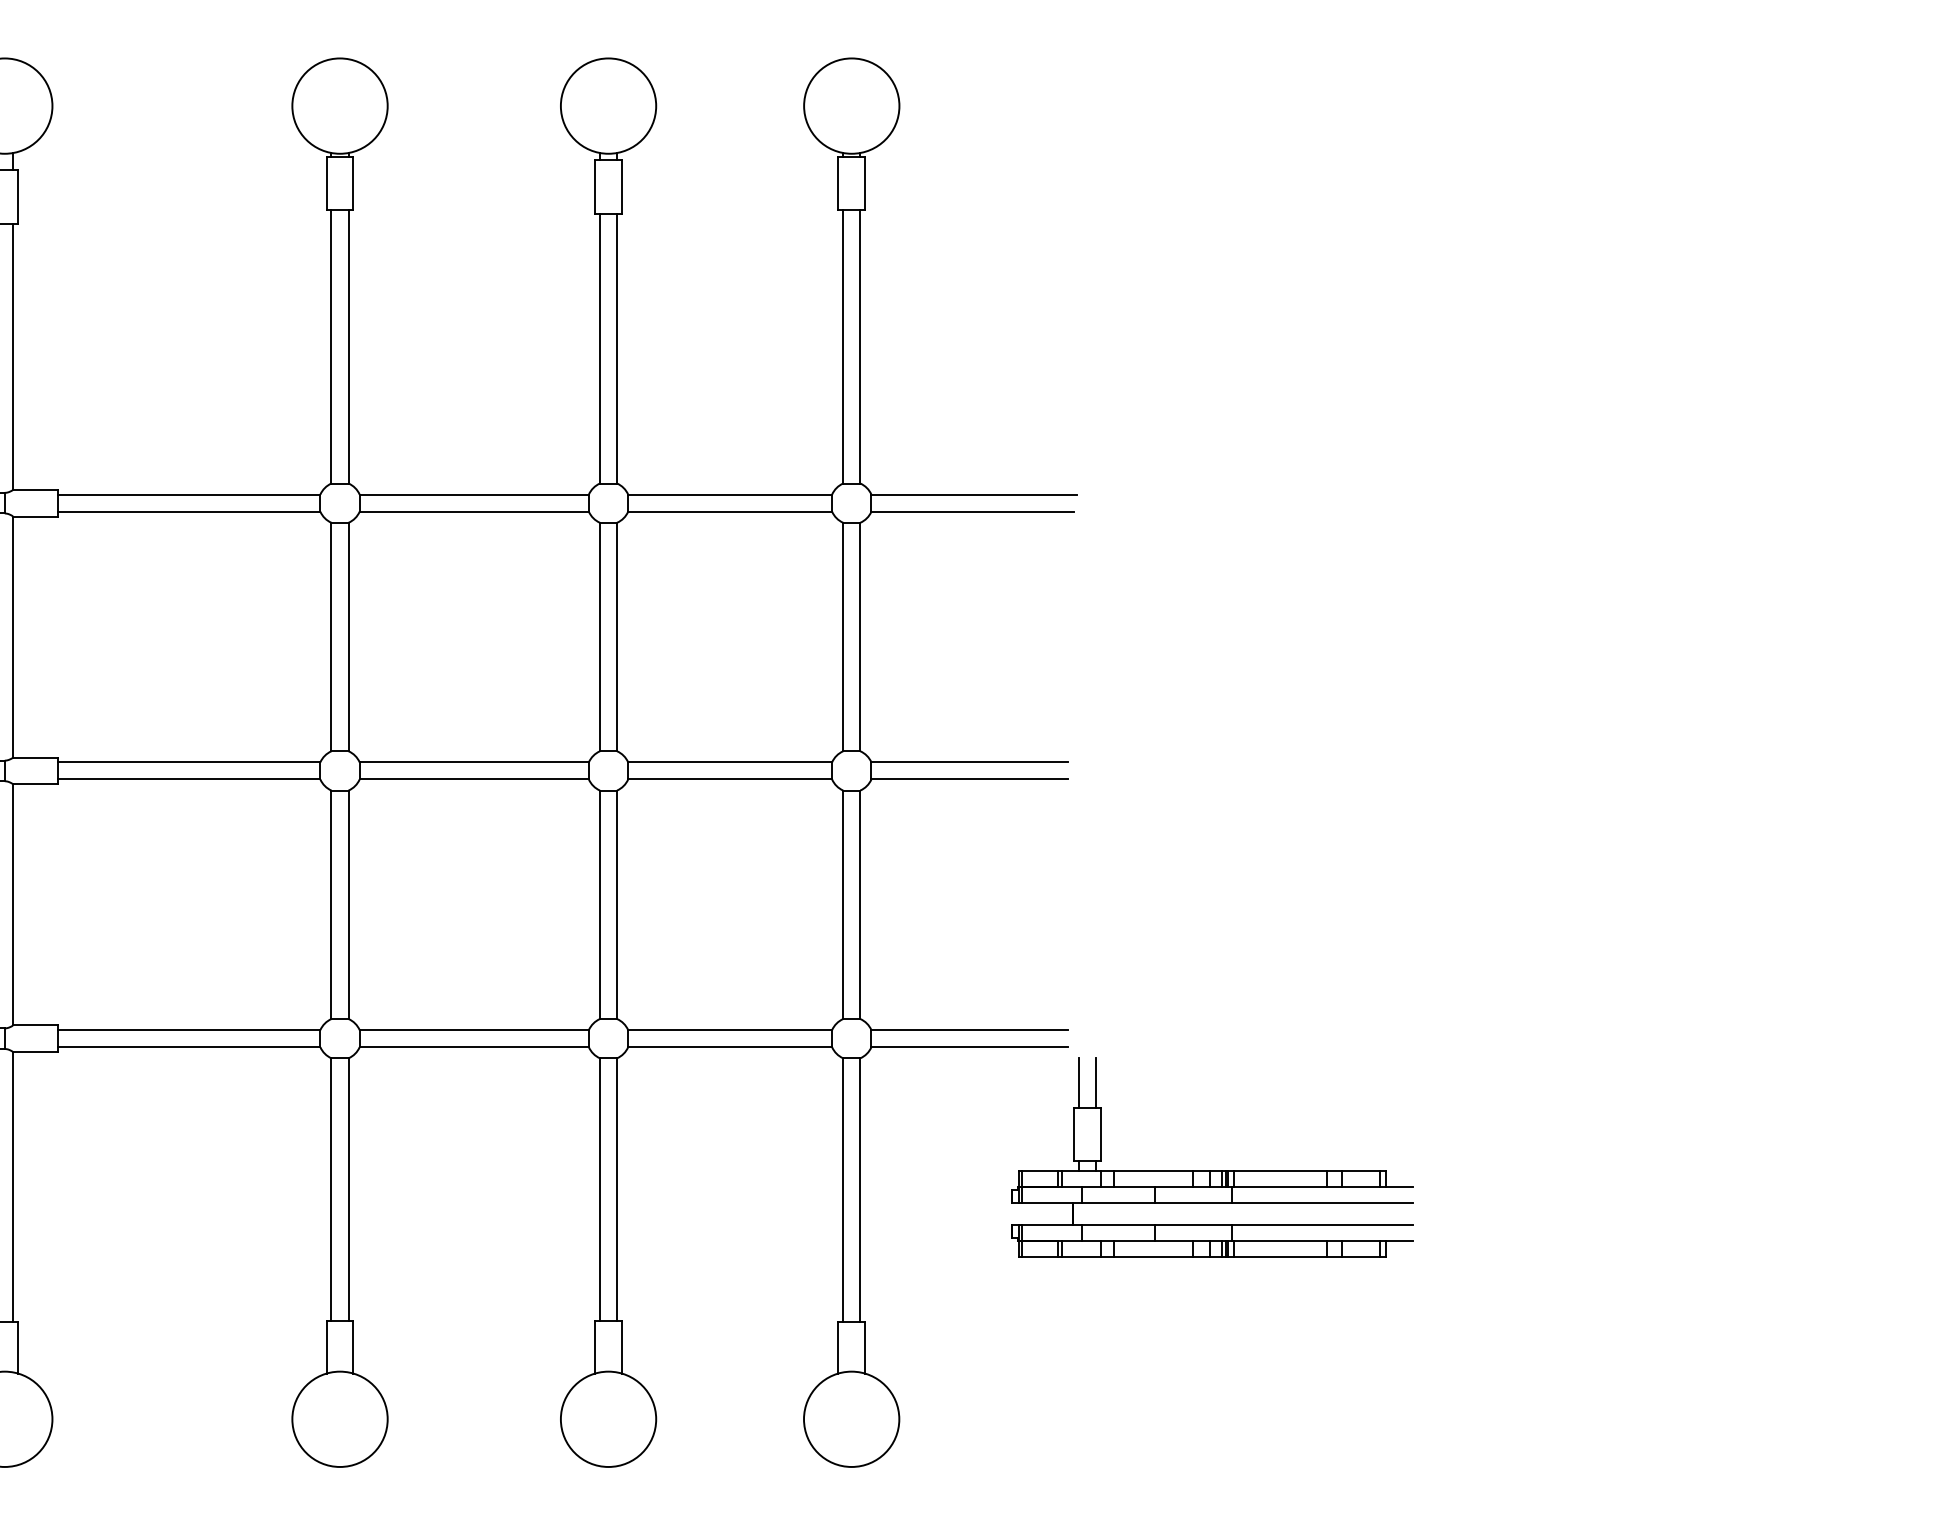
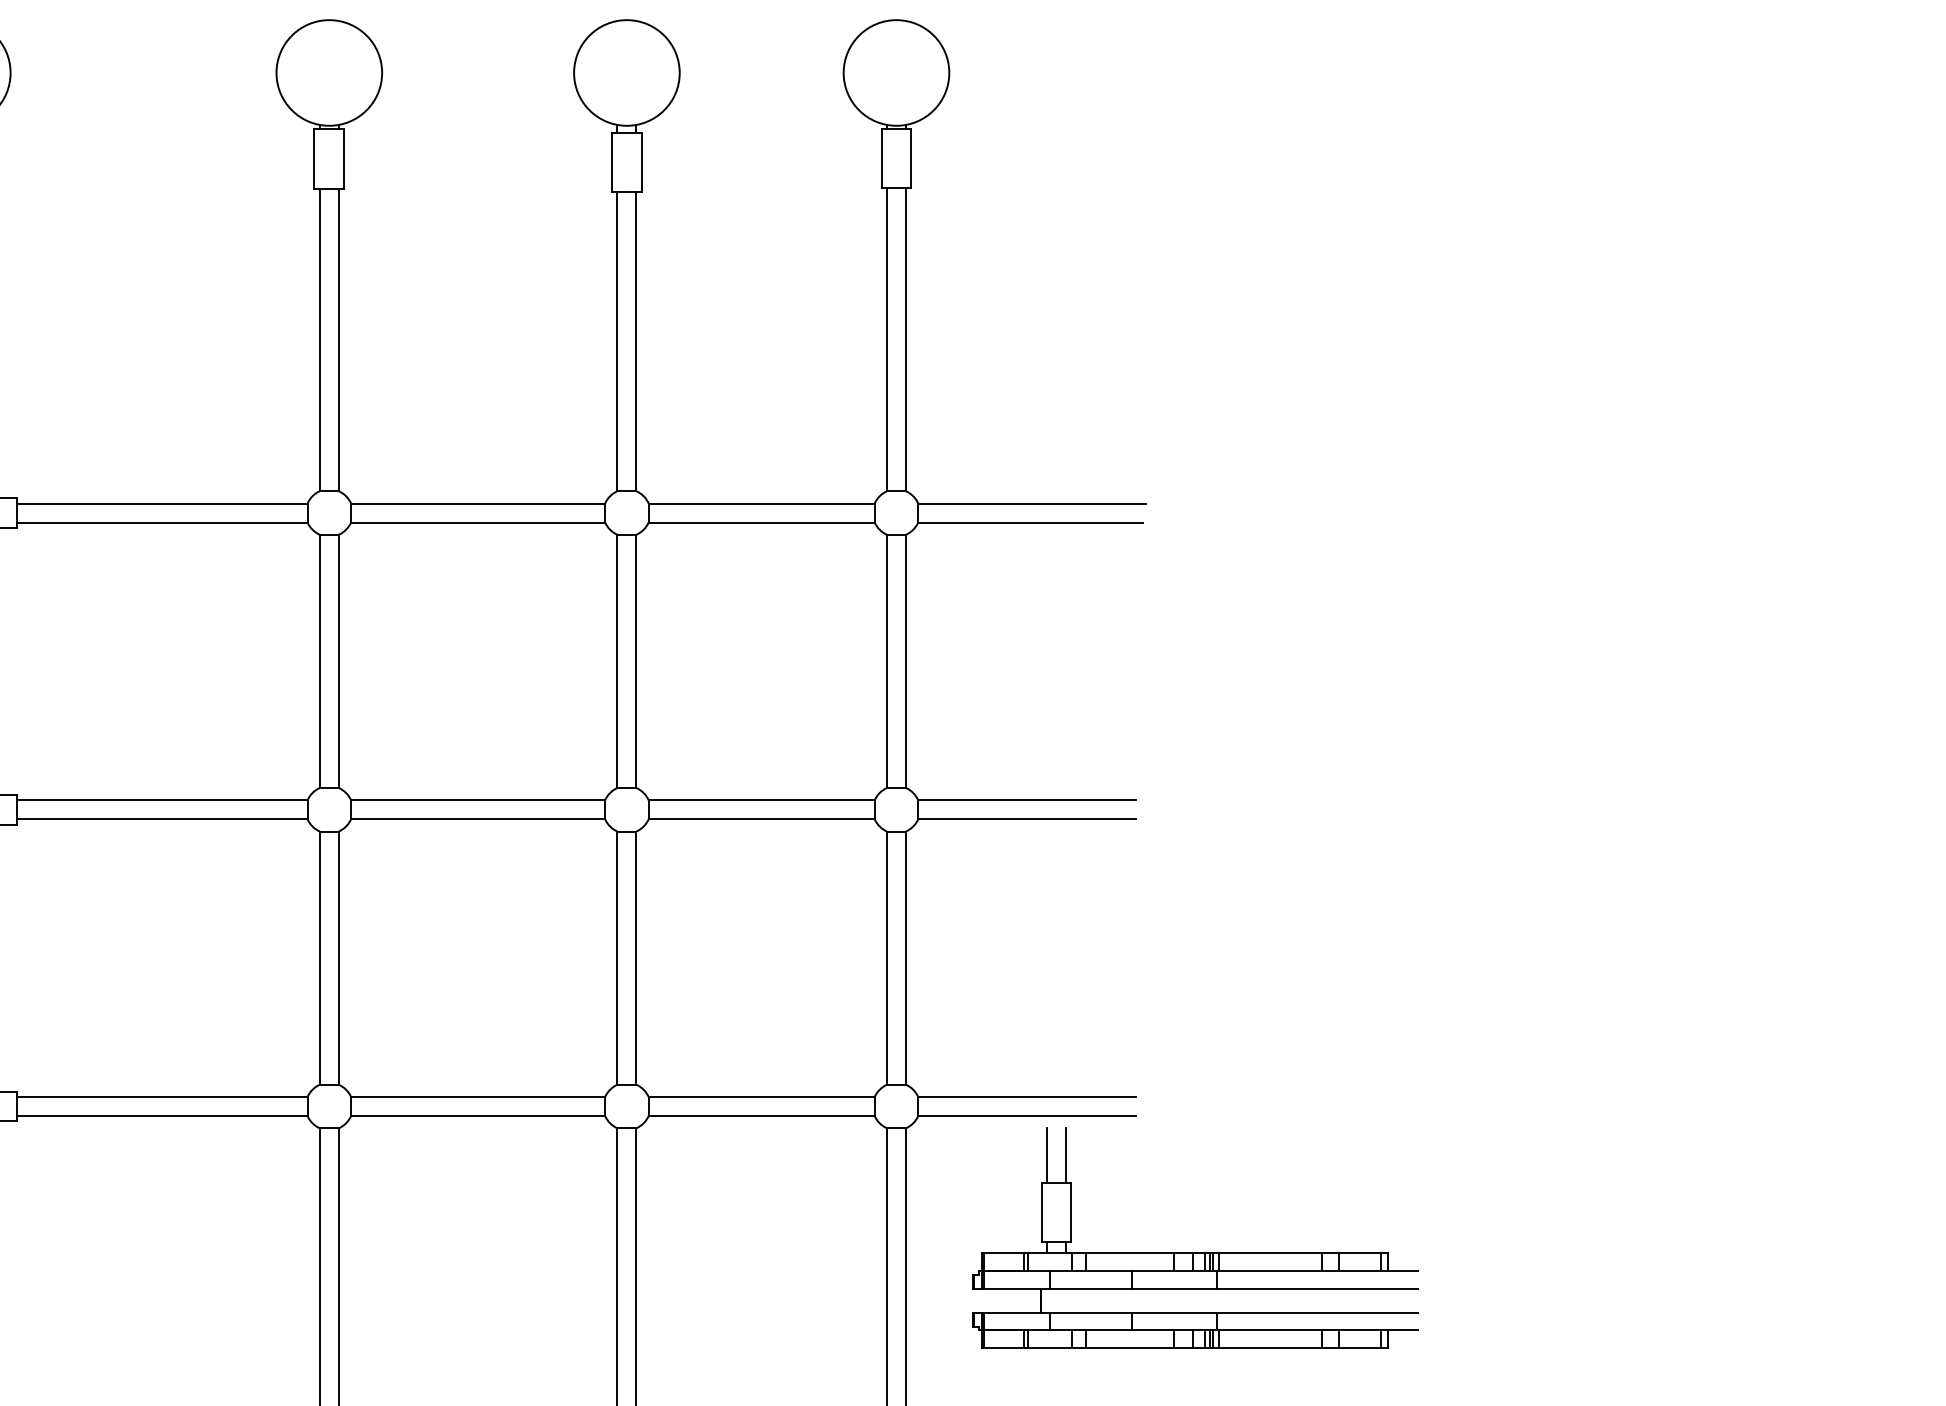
part: (1212, 1170) -> (1195, 1252), moved

